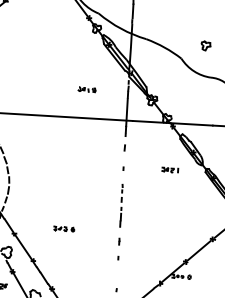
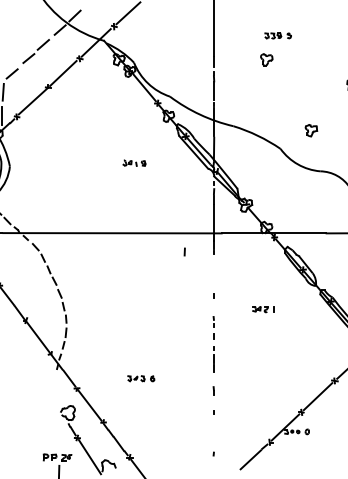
part: (87, 89) -> (134, 162), moved
line: (124, 147) -> (184, 251), moved
part: (170, 170) -> (263, 309), moved

